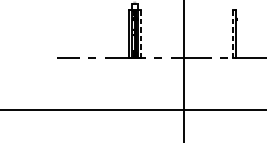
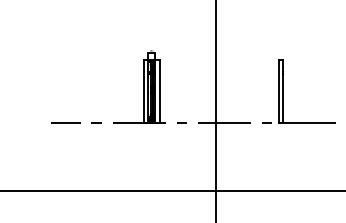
line: (140, 33) -> (159, 91), dashed -> solid
line: (232, 33) -> (278, 91), dashed -> solid

